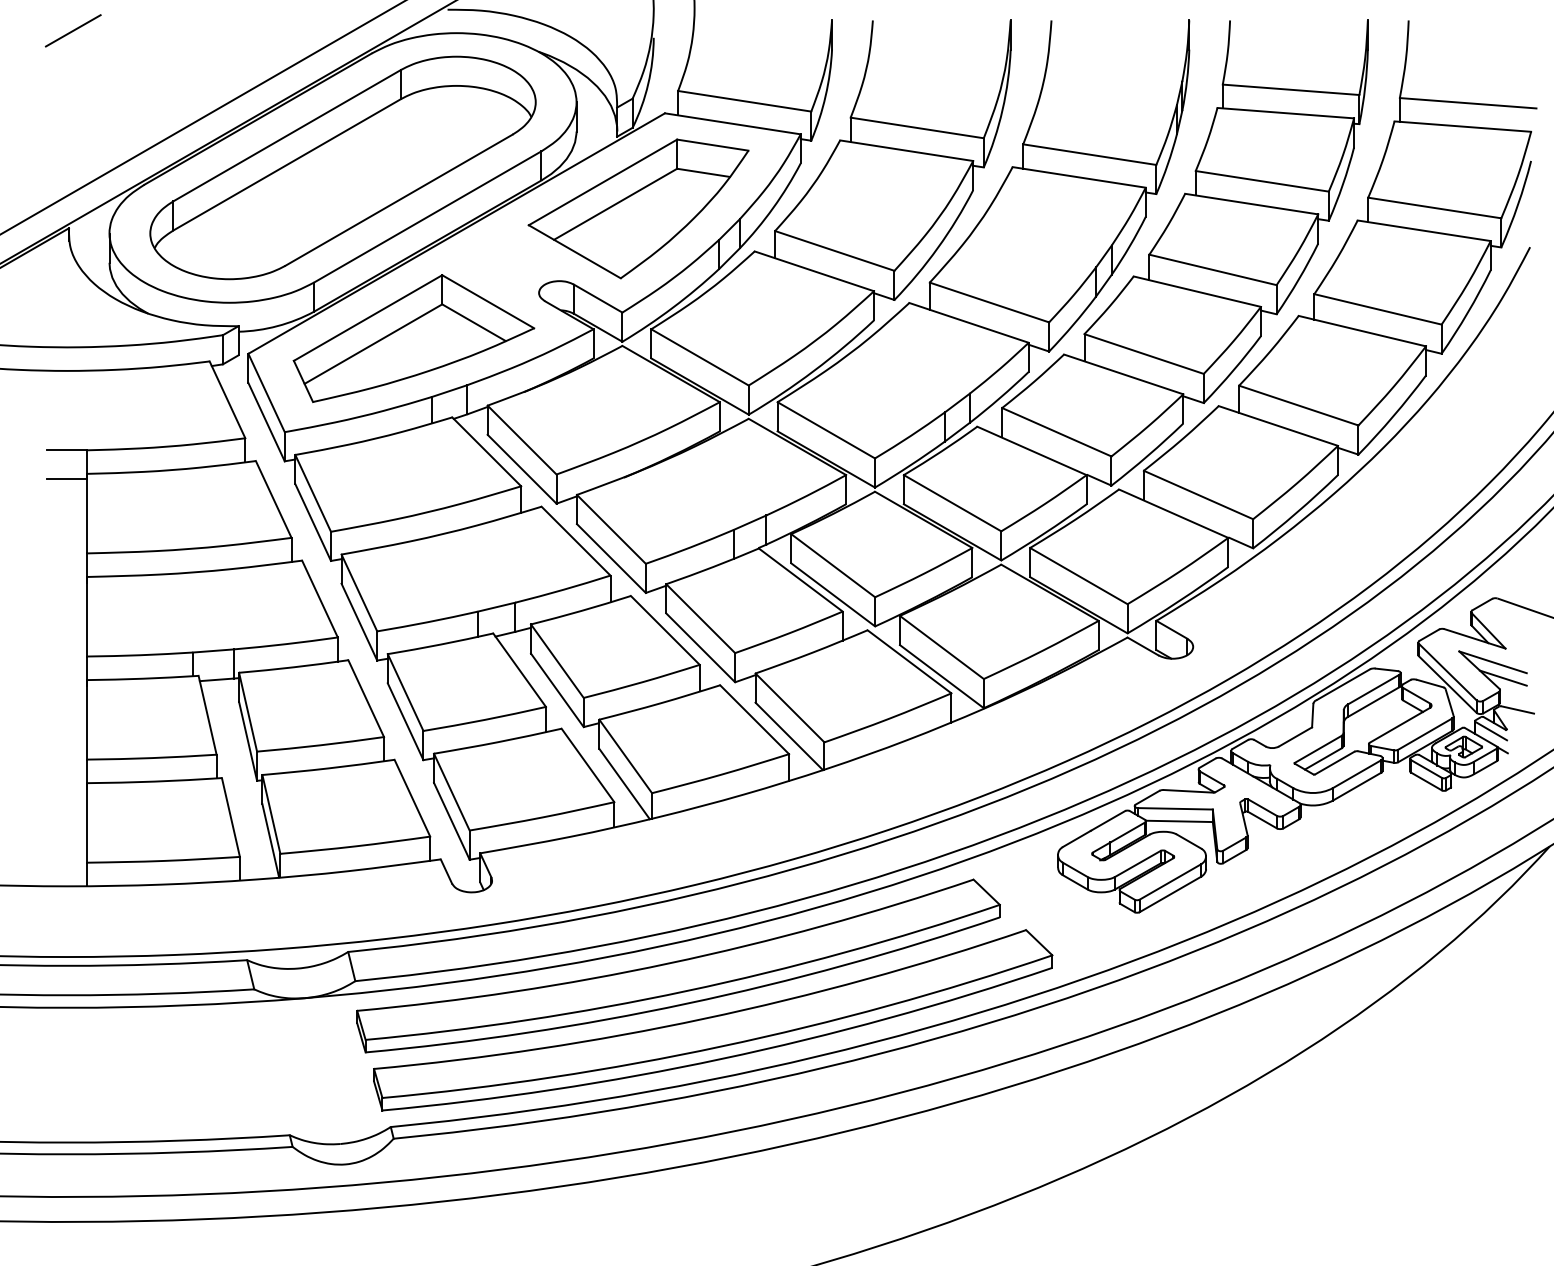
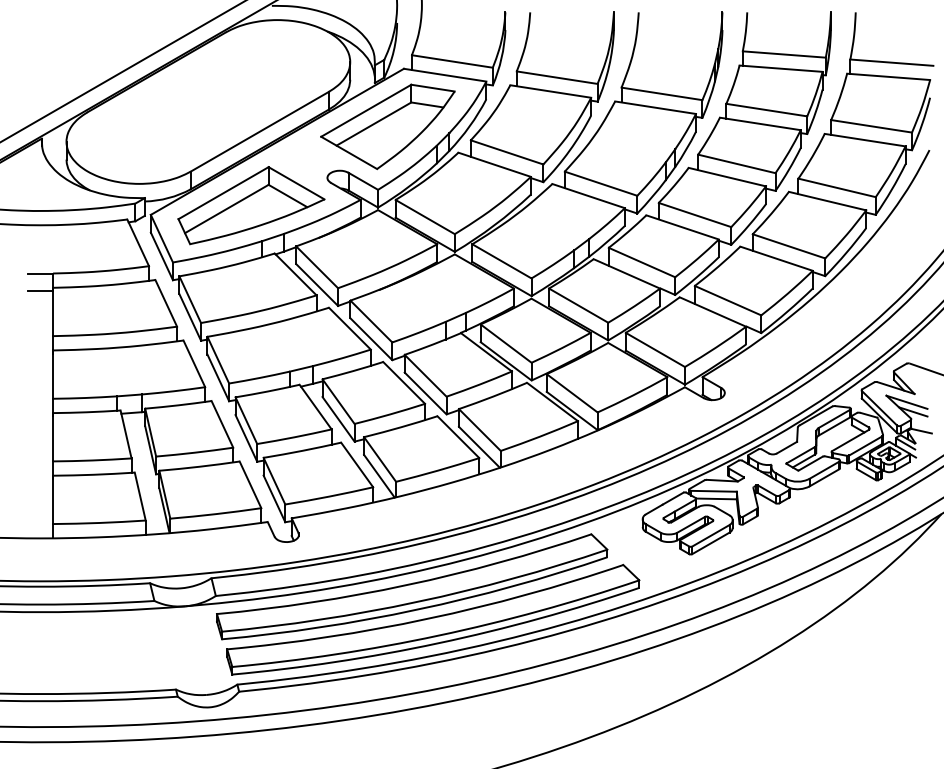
line: (73, 30) -> (44, 18), removed
part: (343, 167) -> (208, 101), removed

